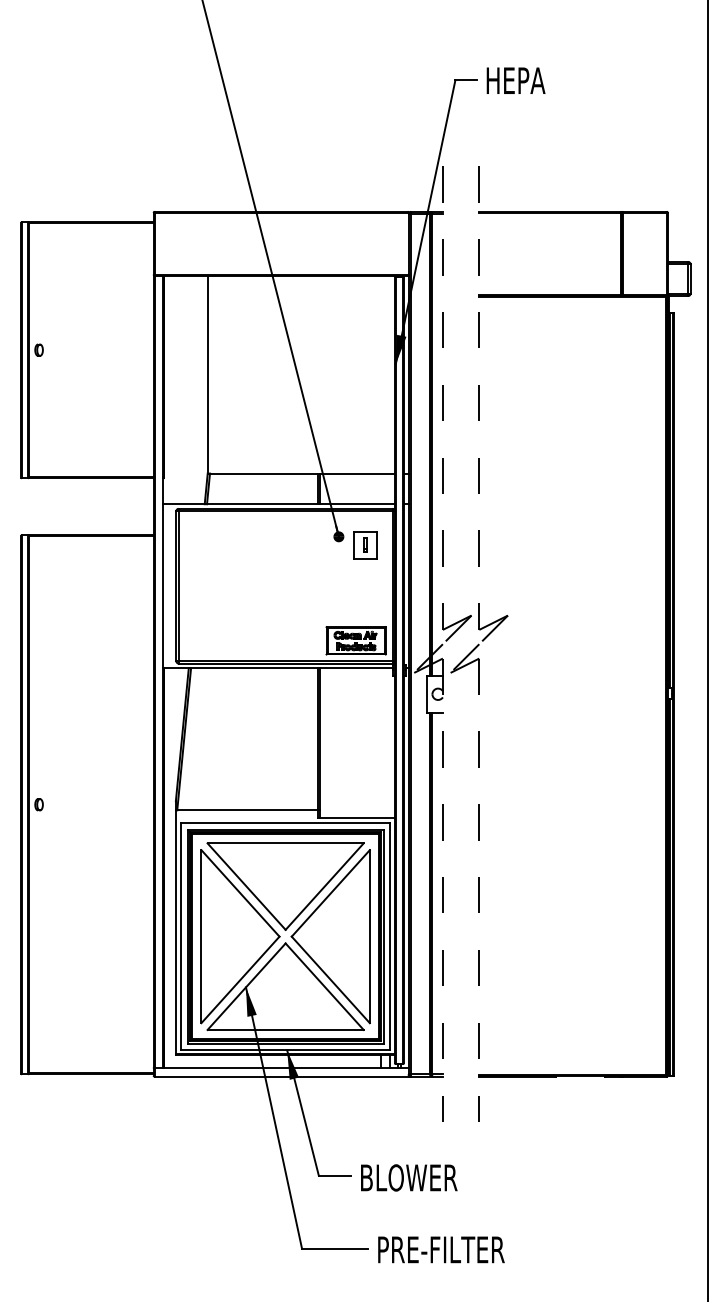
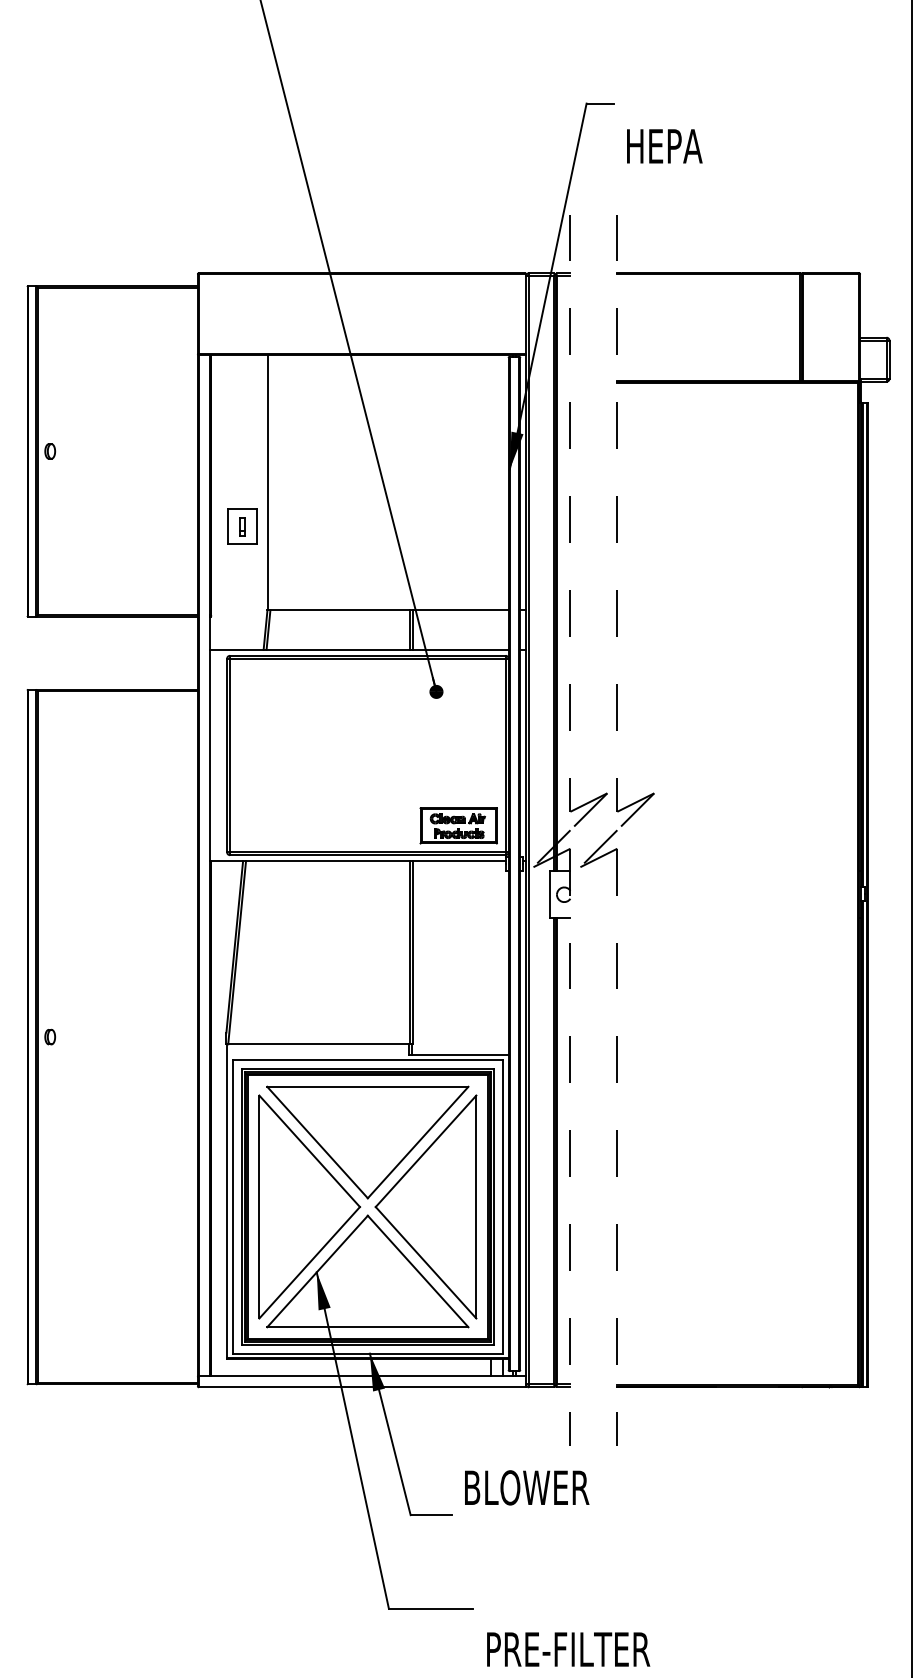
text: (515, 80) -> (664, 146), moved
part: (365, 545) -> (242, 526), moved
text: (409, 1177) -> (527, 1487), moved
text: (441, 1249) -> (568, 1649), moved

